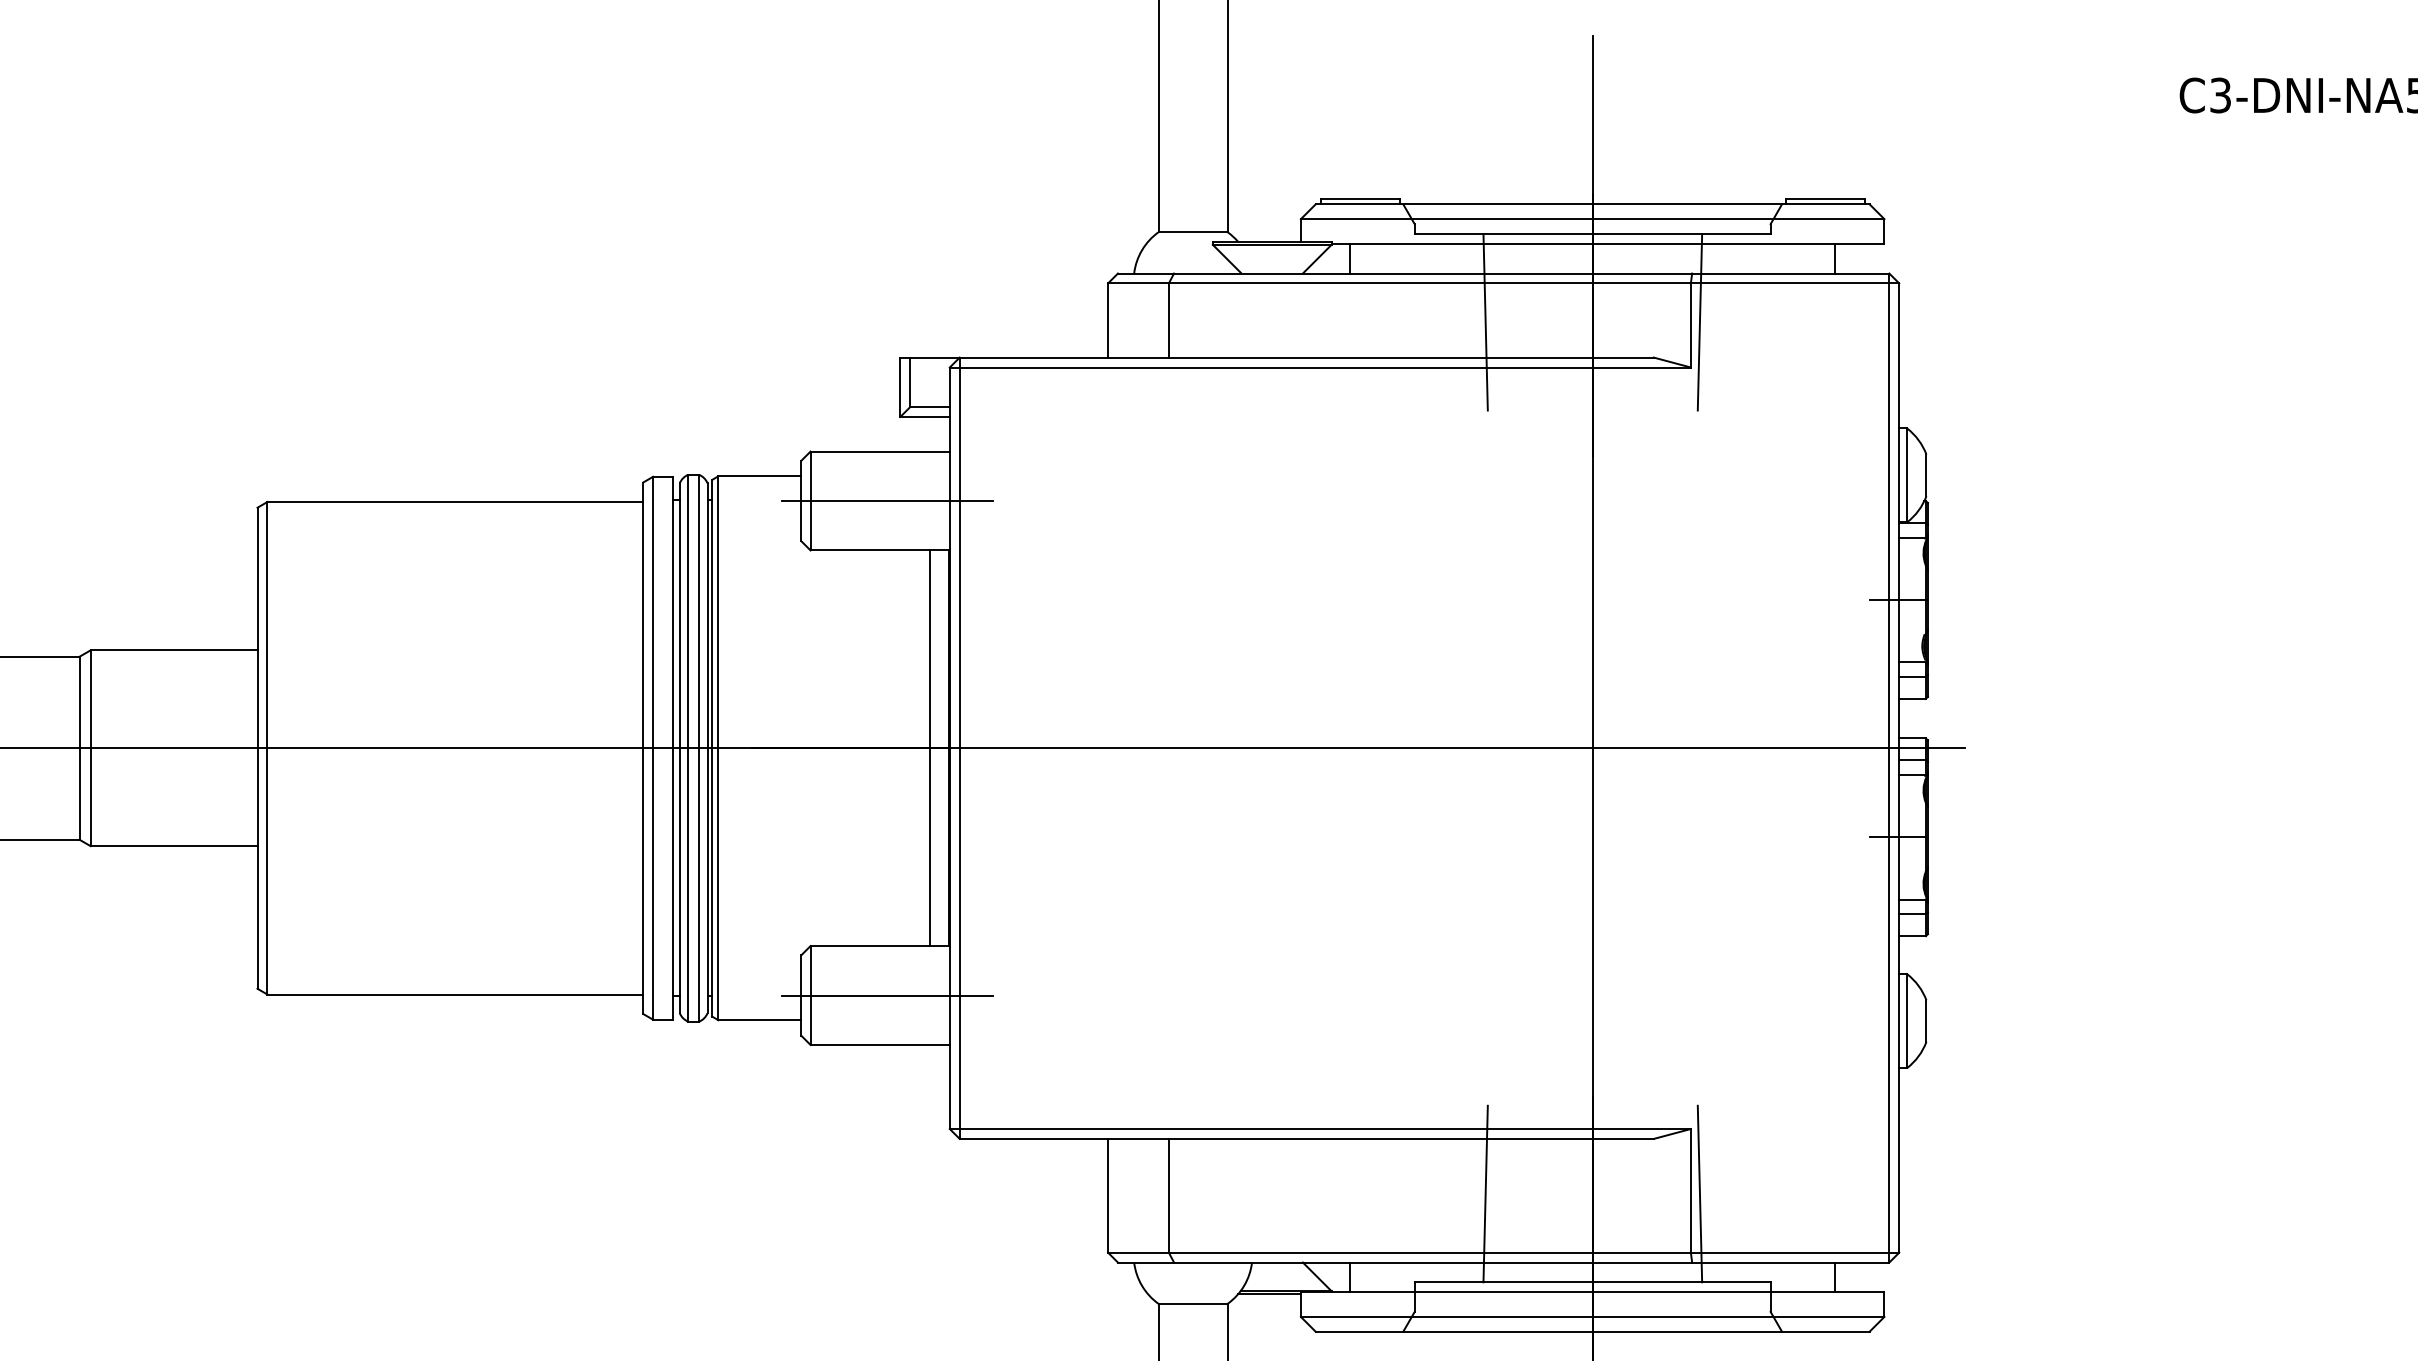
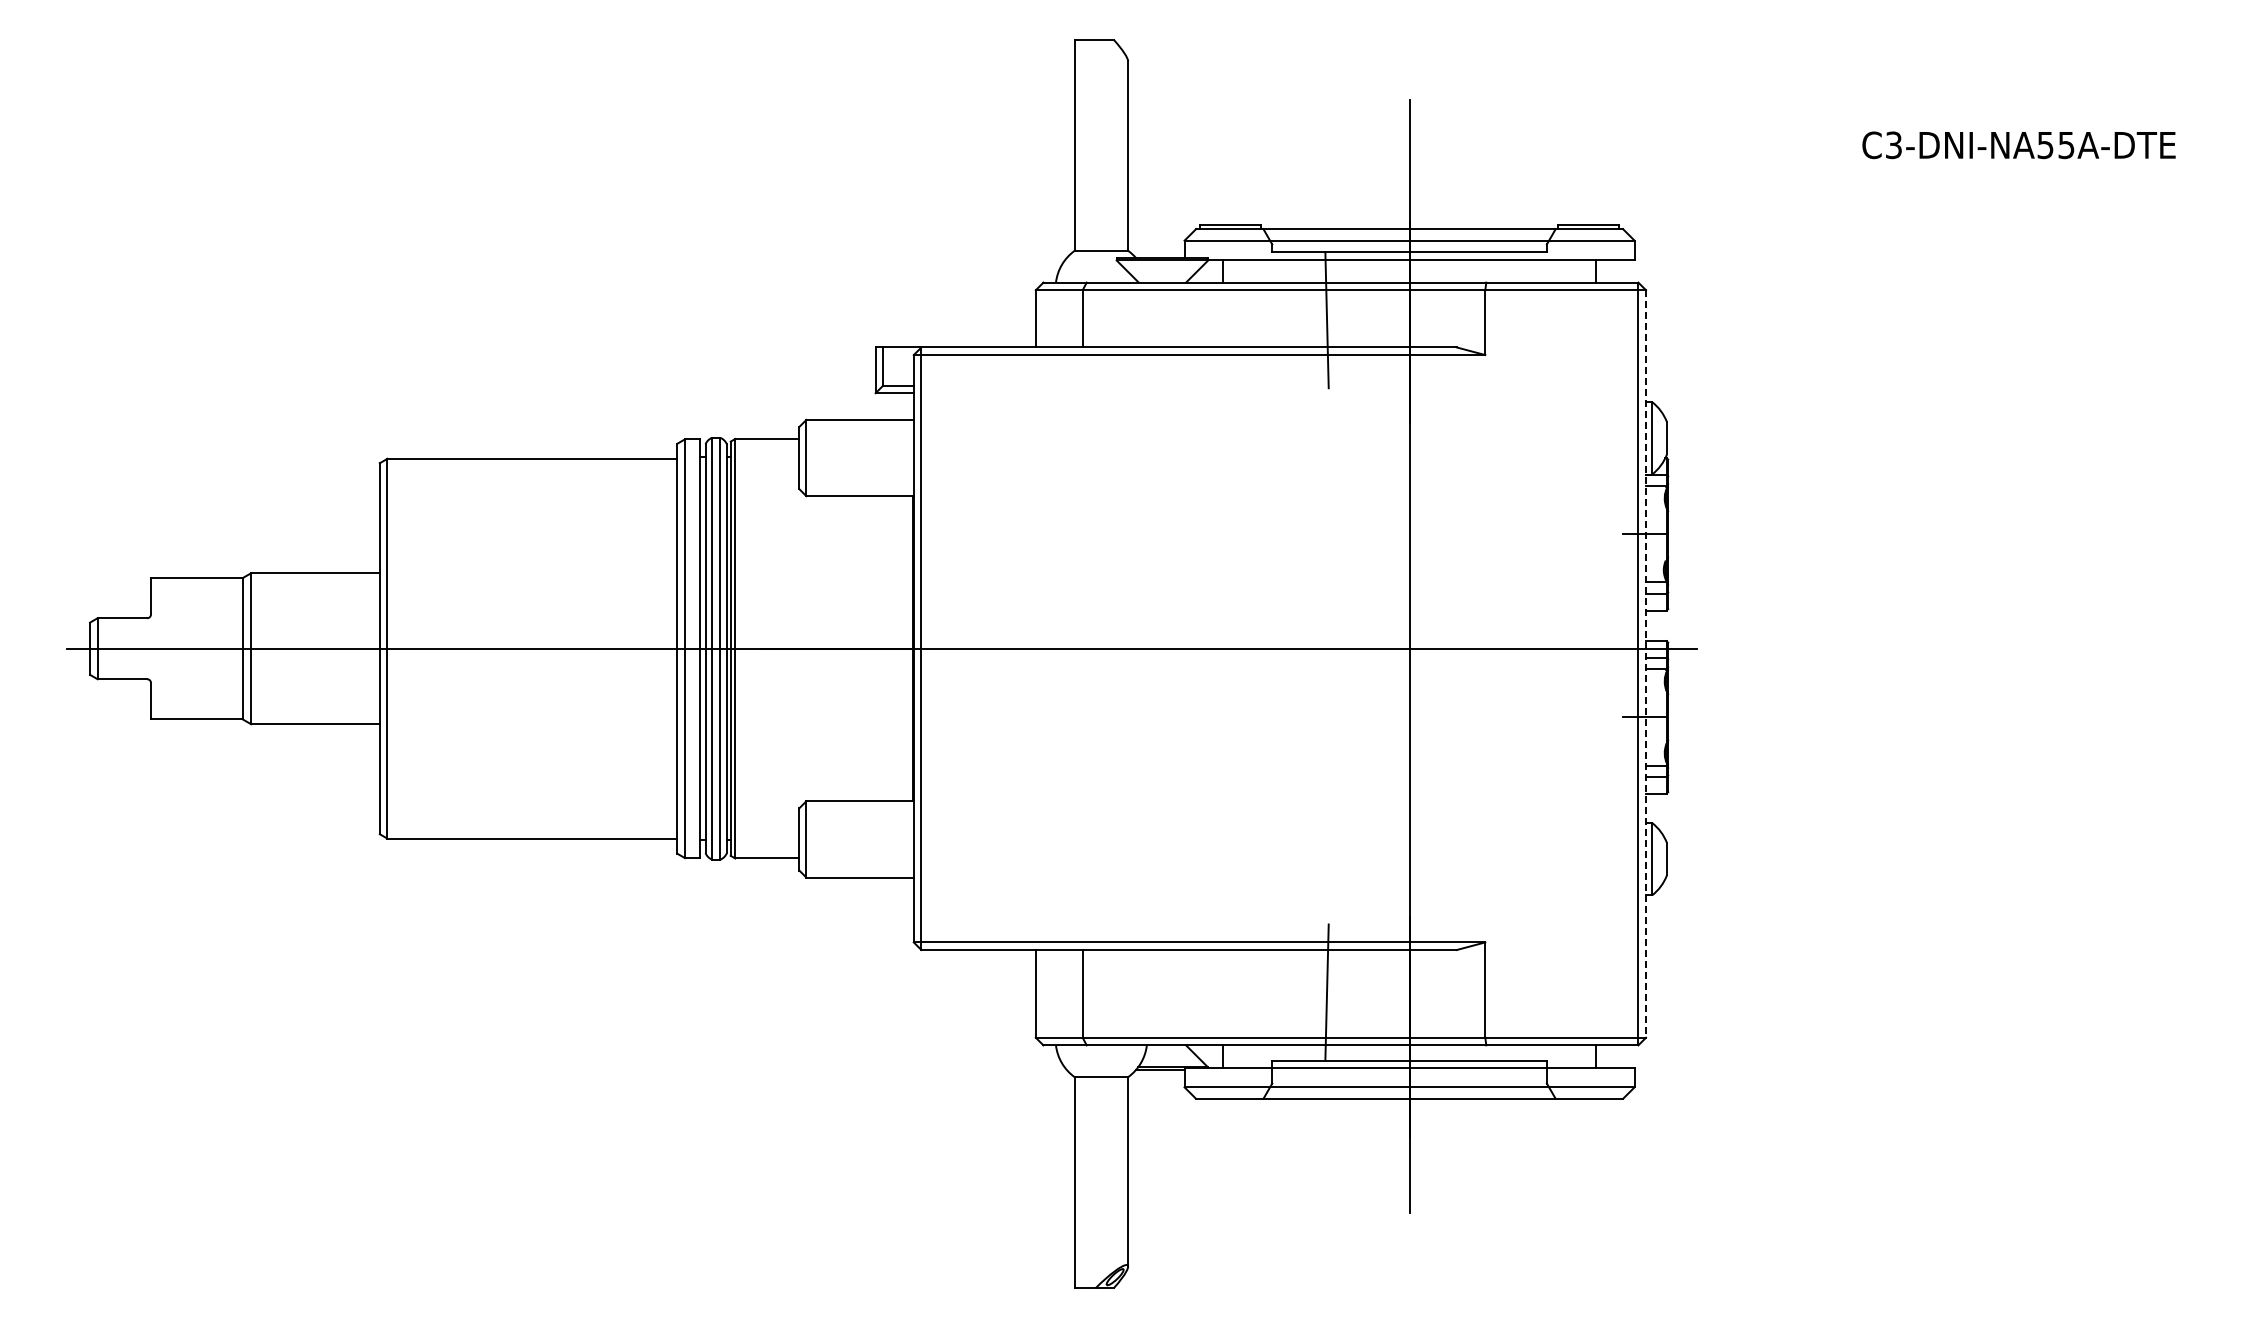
line: (1700, 322) -> (1492, 320), removed
line: (887, 501) -> (865, 458), removed
line: (929, 747) -> (898, 648), removed
line: (1899, 768) -> (1646, 664), solid -> dashed
line: (887, 995) -> (865, 839), removed
line: (1700, 1193) -> (1492, 992), removed

